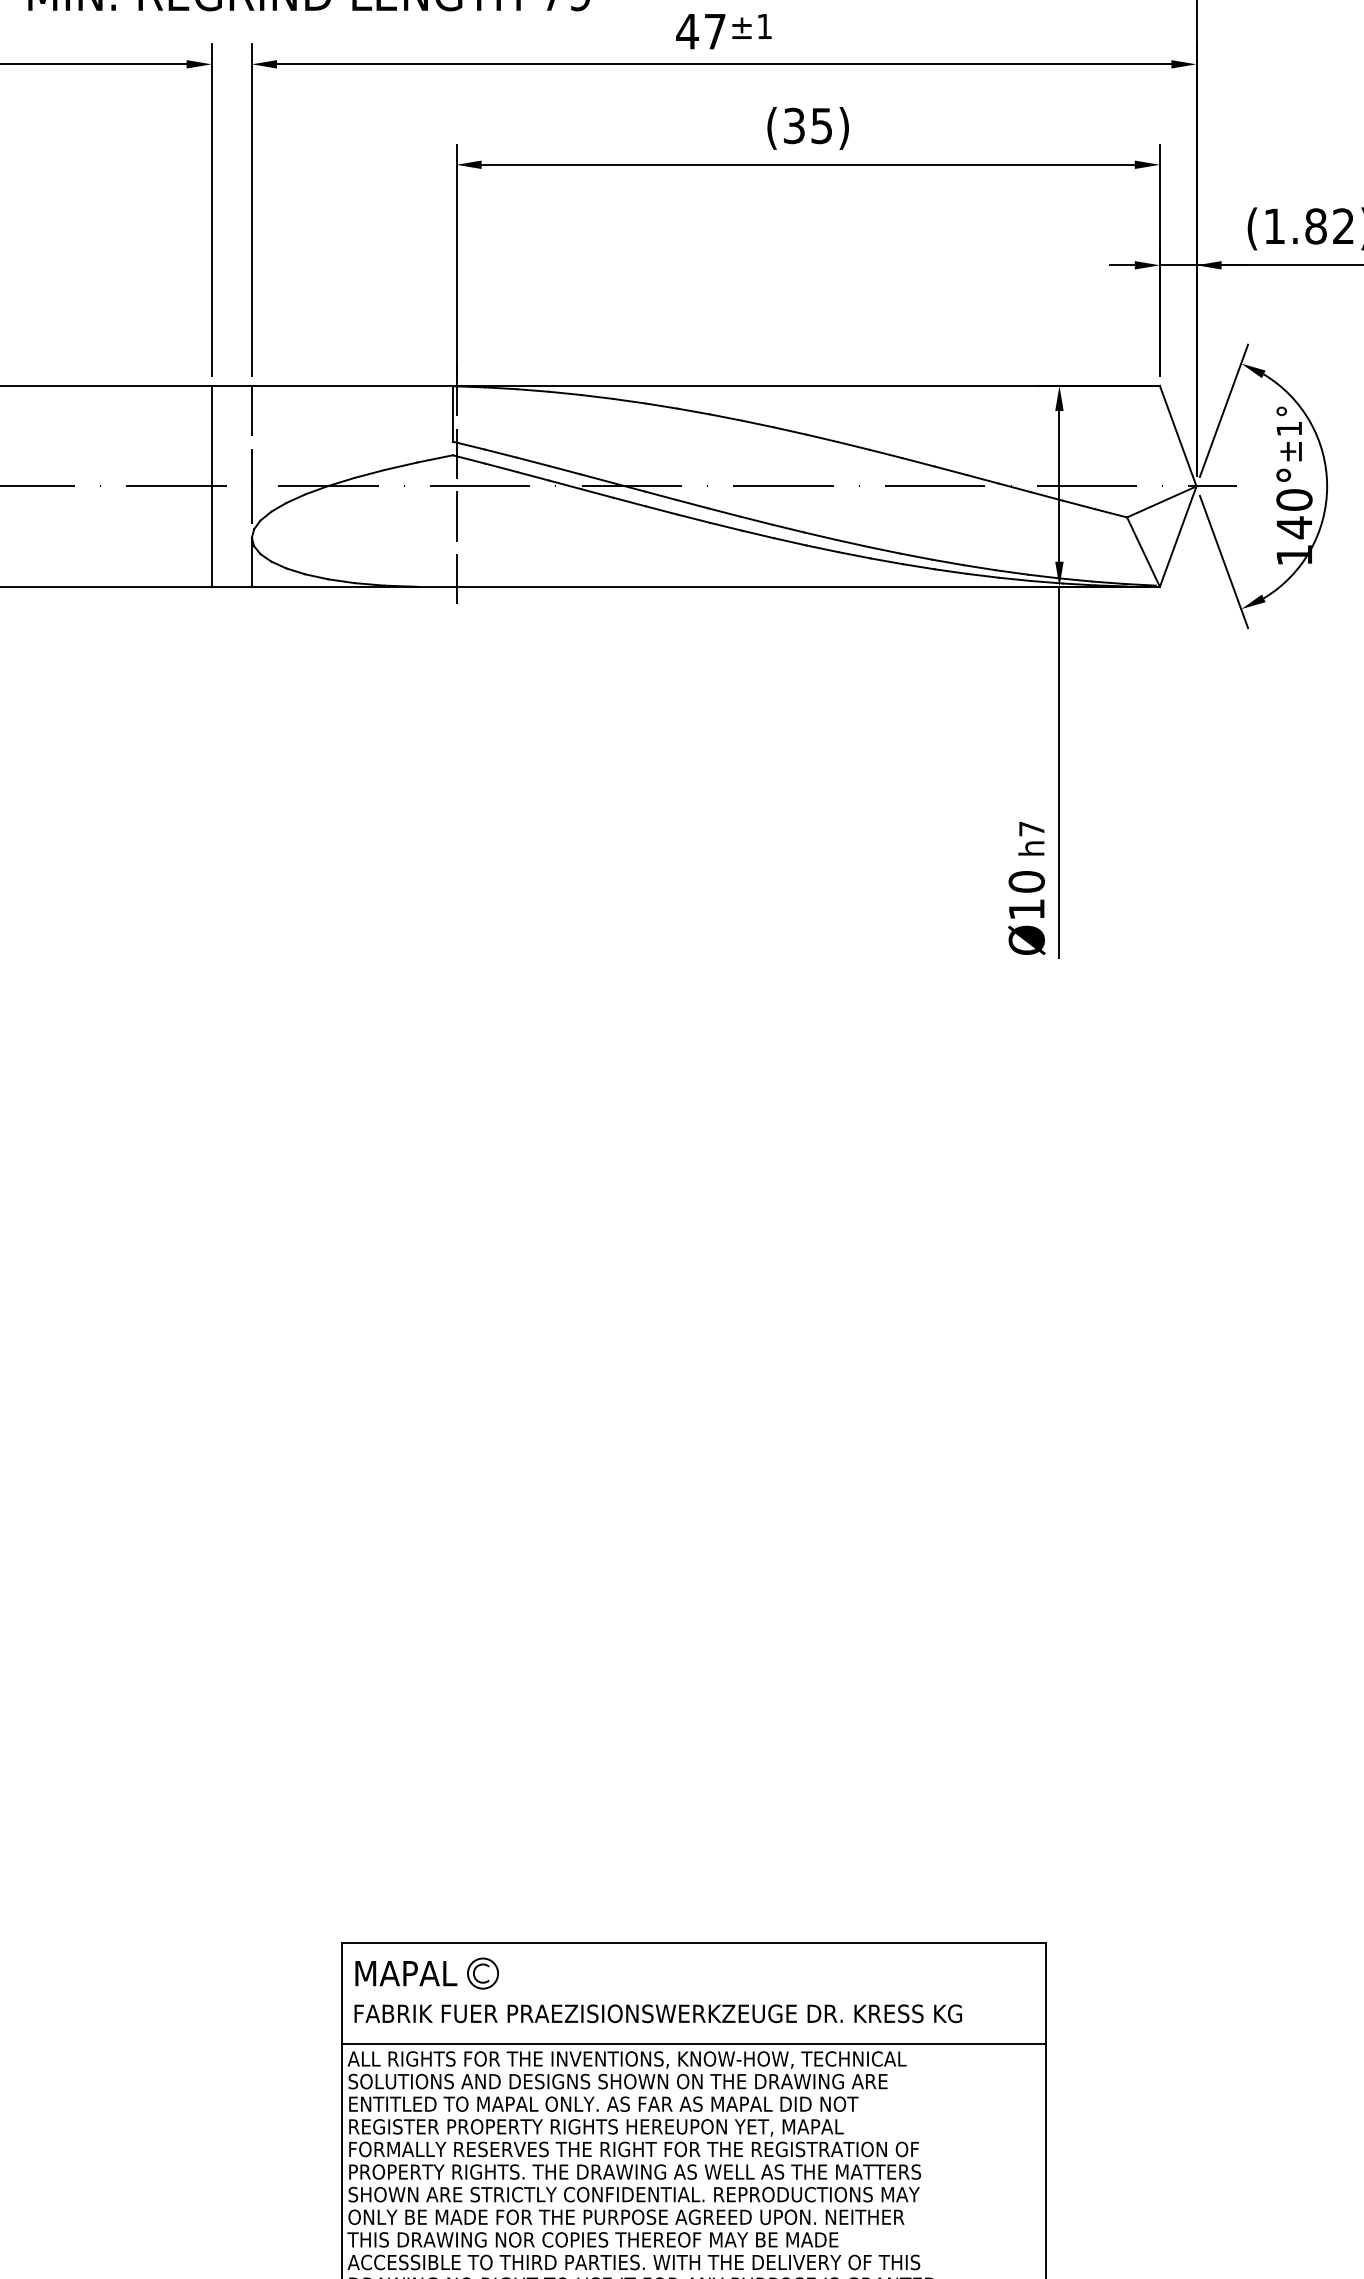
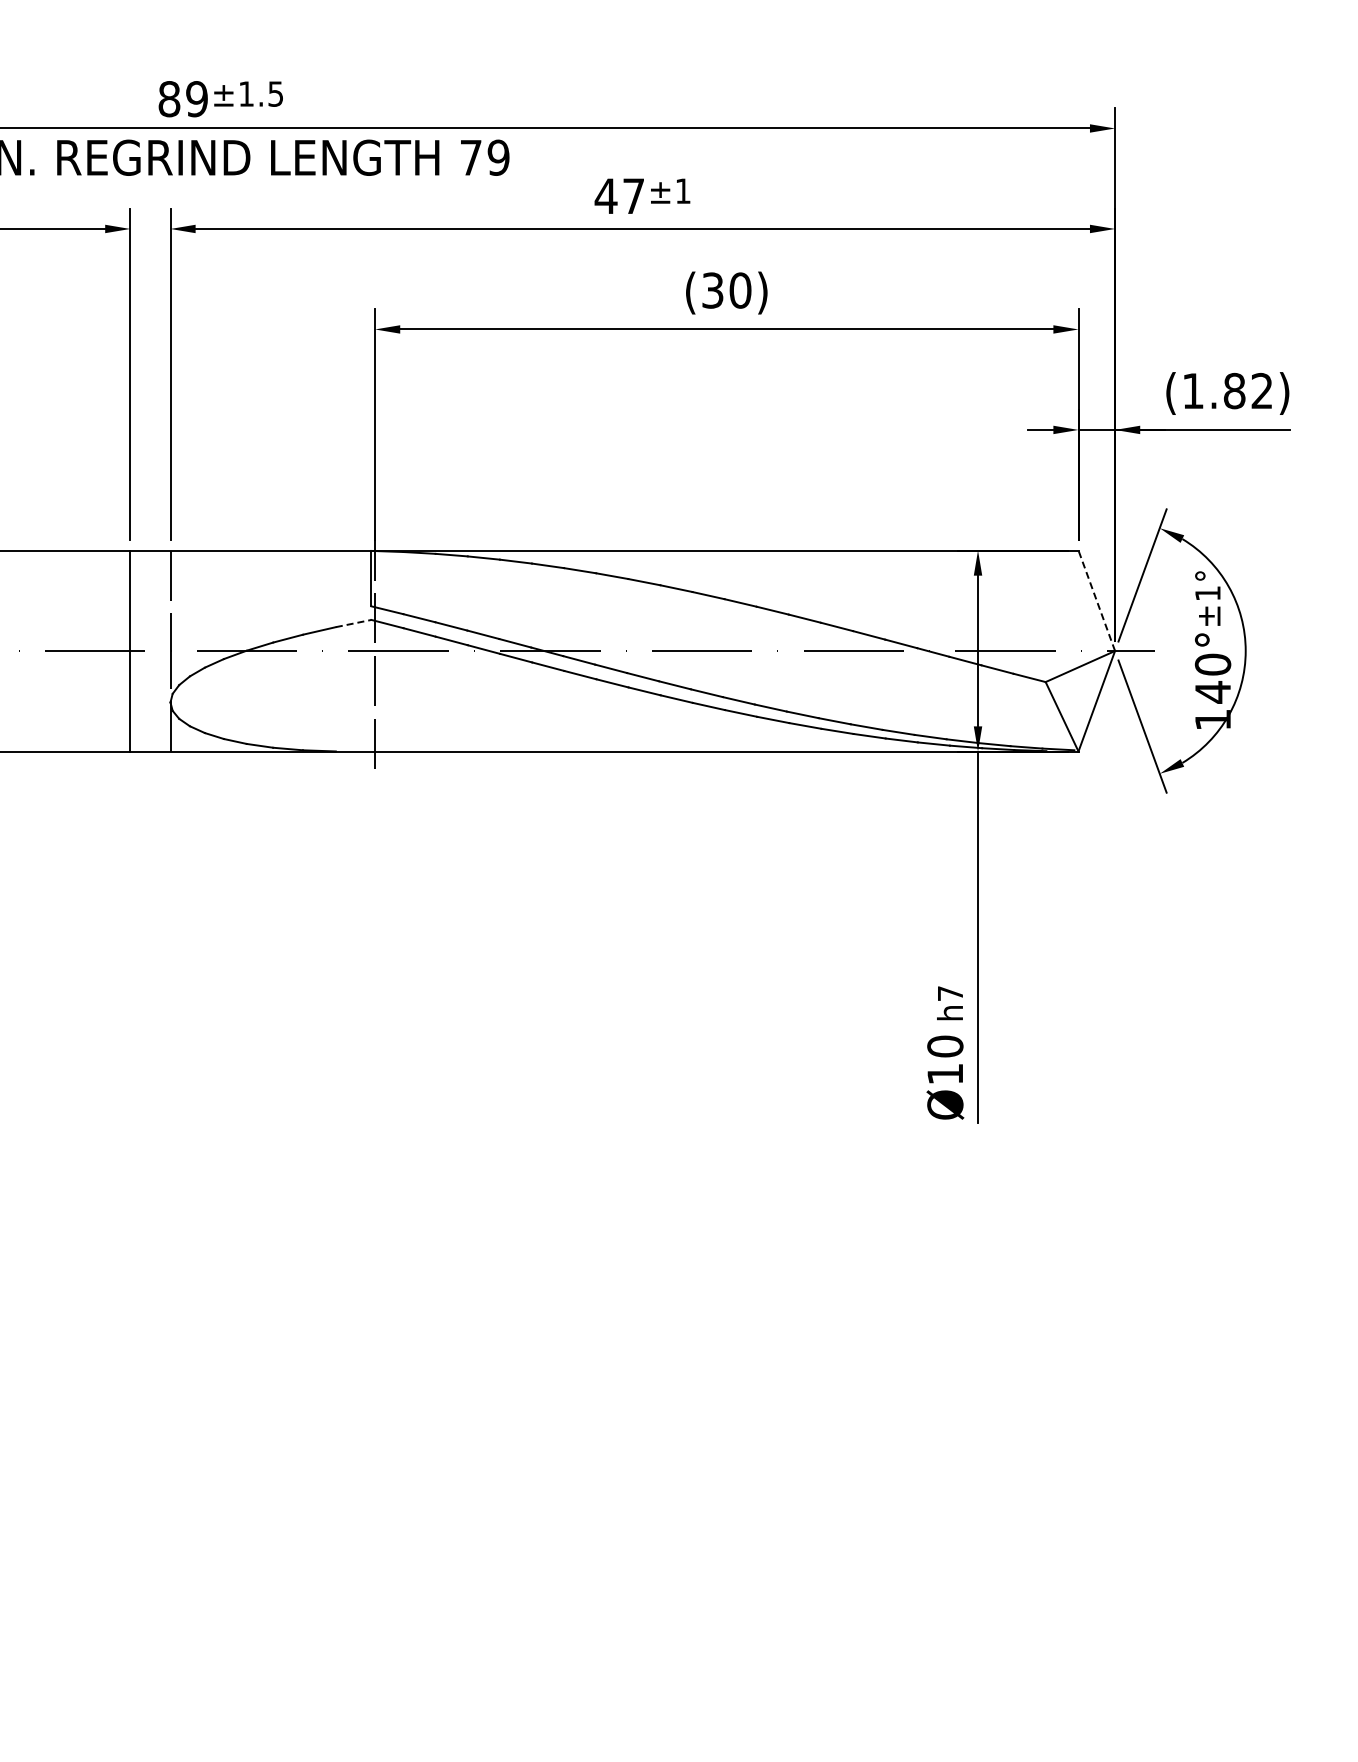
text: (821, 125) -> (740, 290), (35) -> (30)
line: (1178, 435) -> (1097, 600), solid -> dashed
line: (435, 458) -> (354, 623), solid -> dashed

